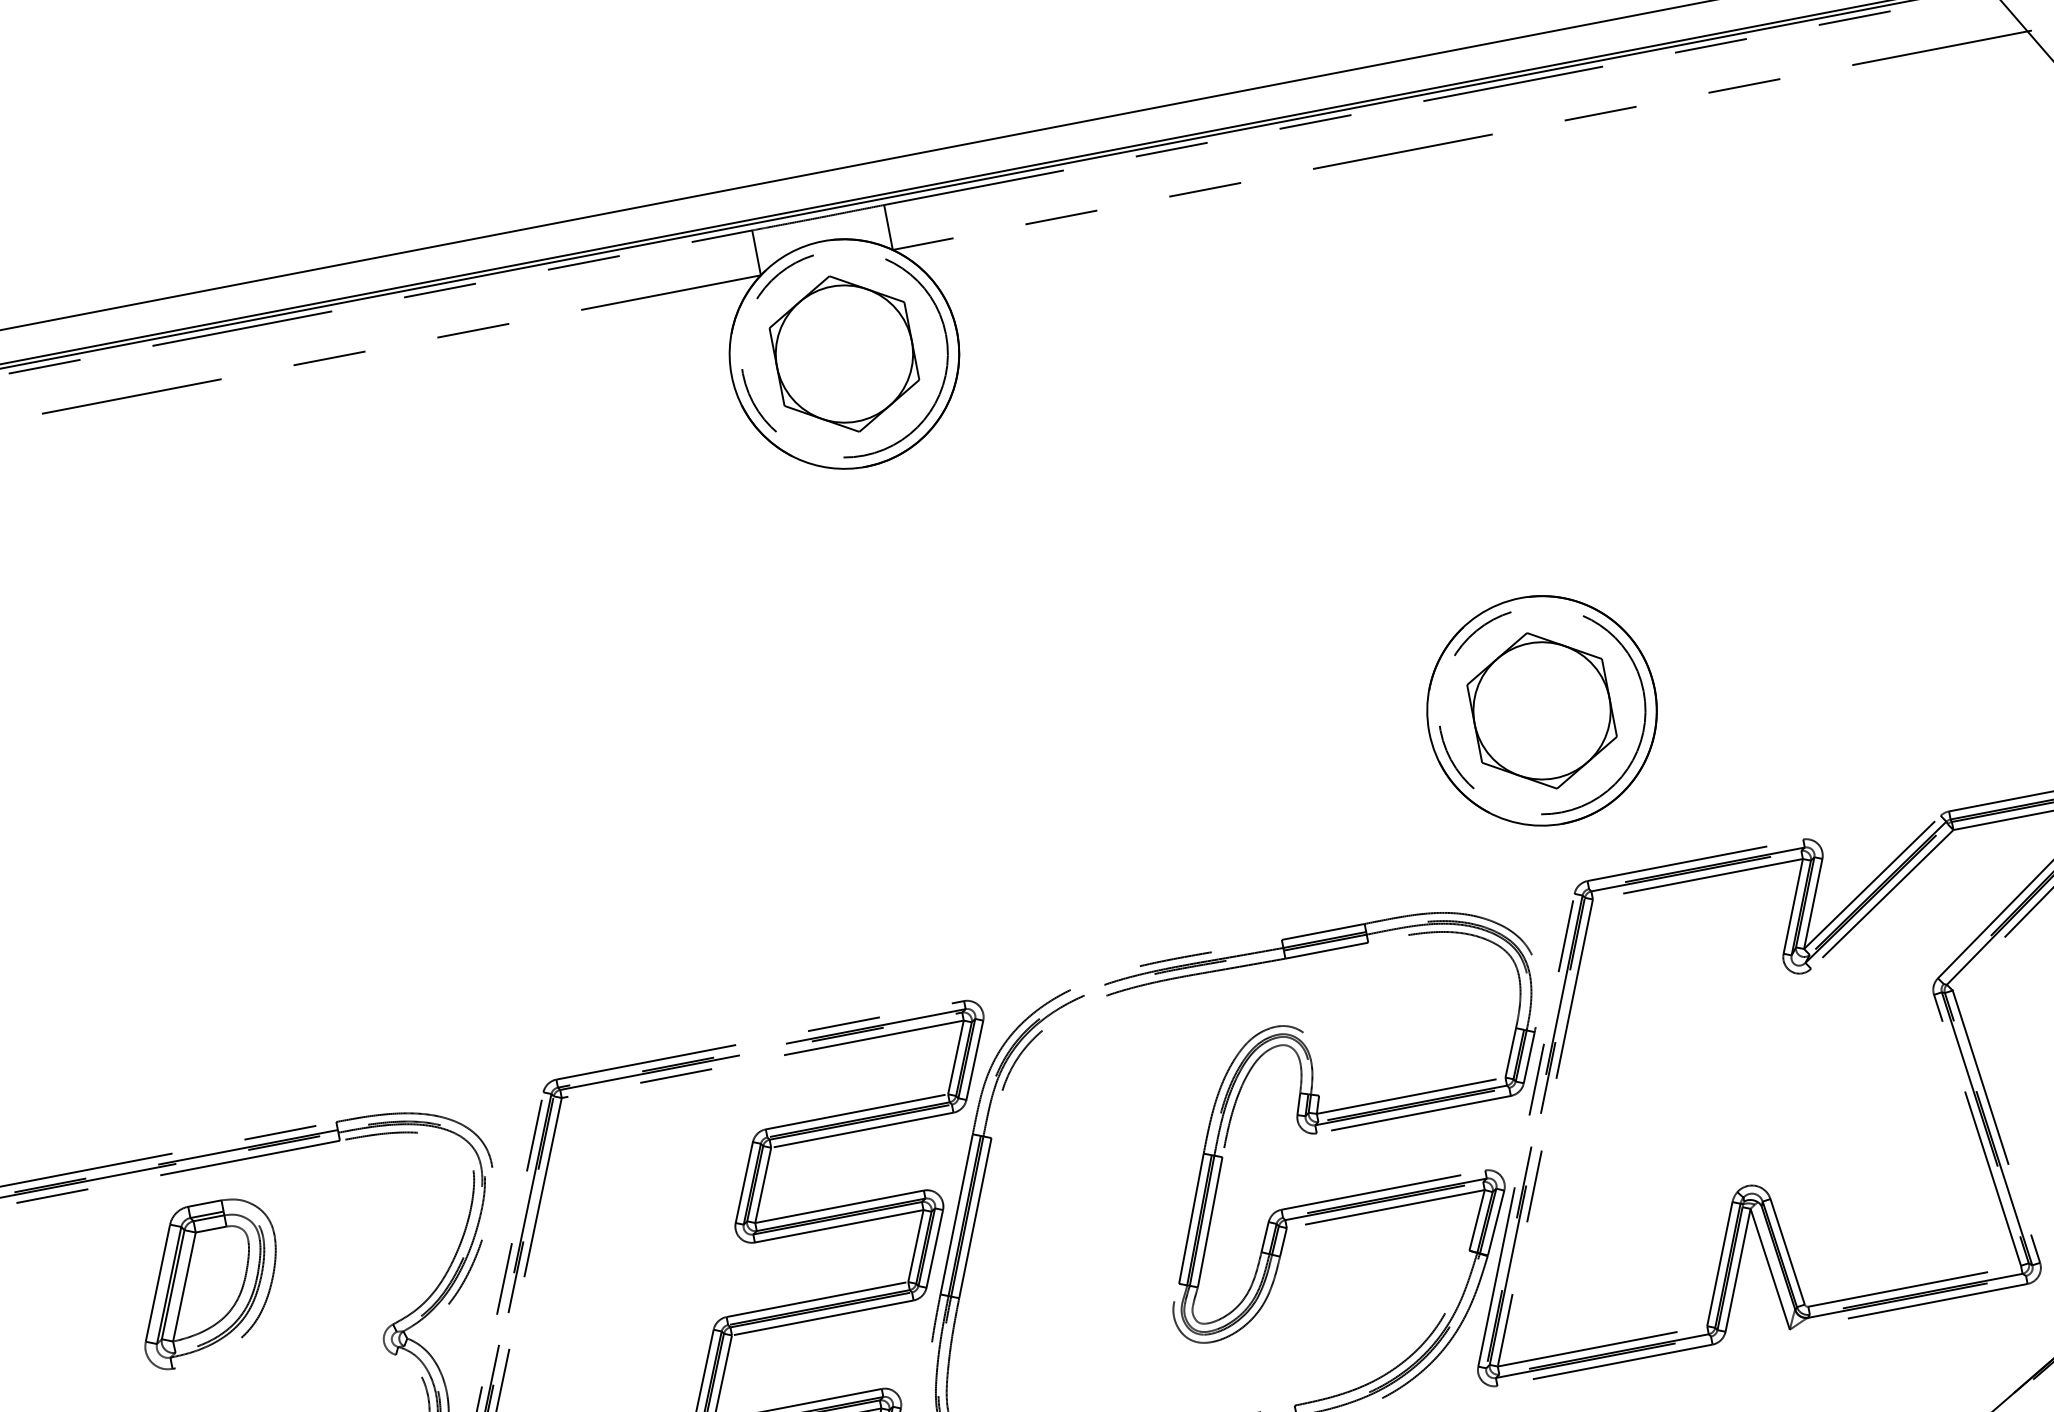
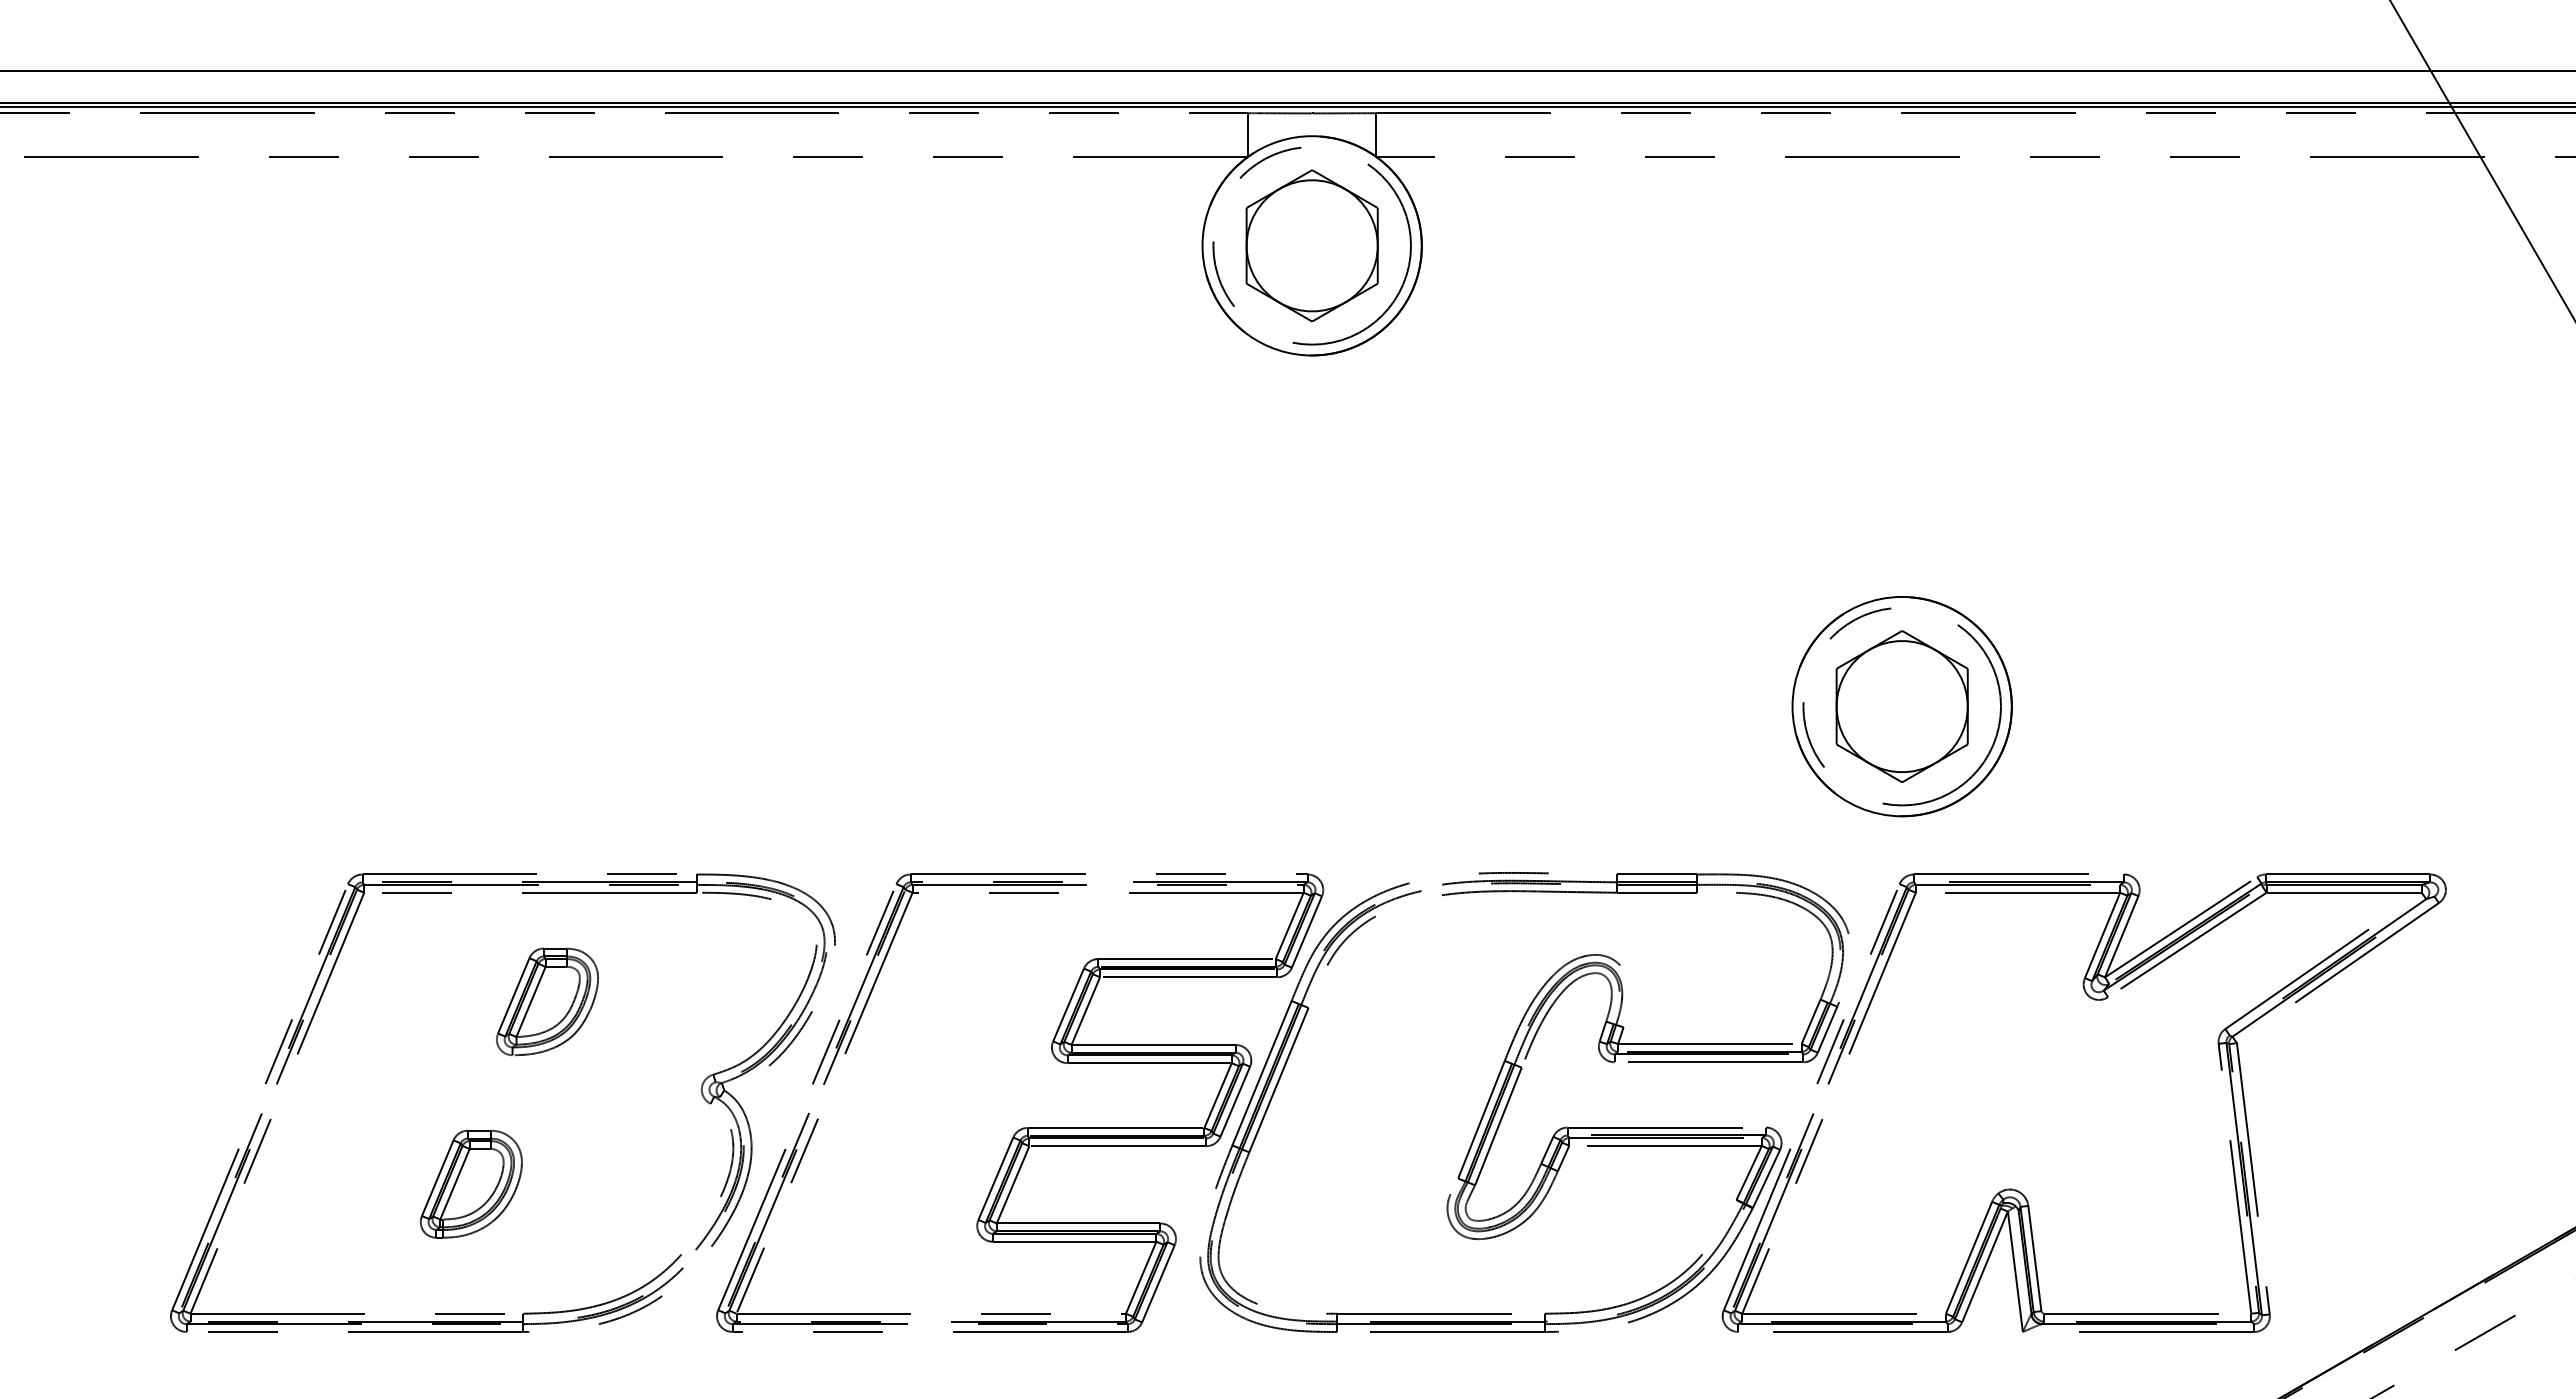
part: (208, 1282) -> (547, 1001), size x0.71

